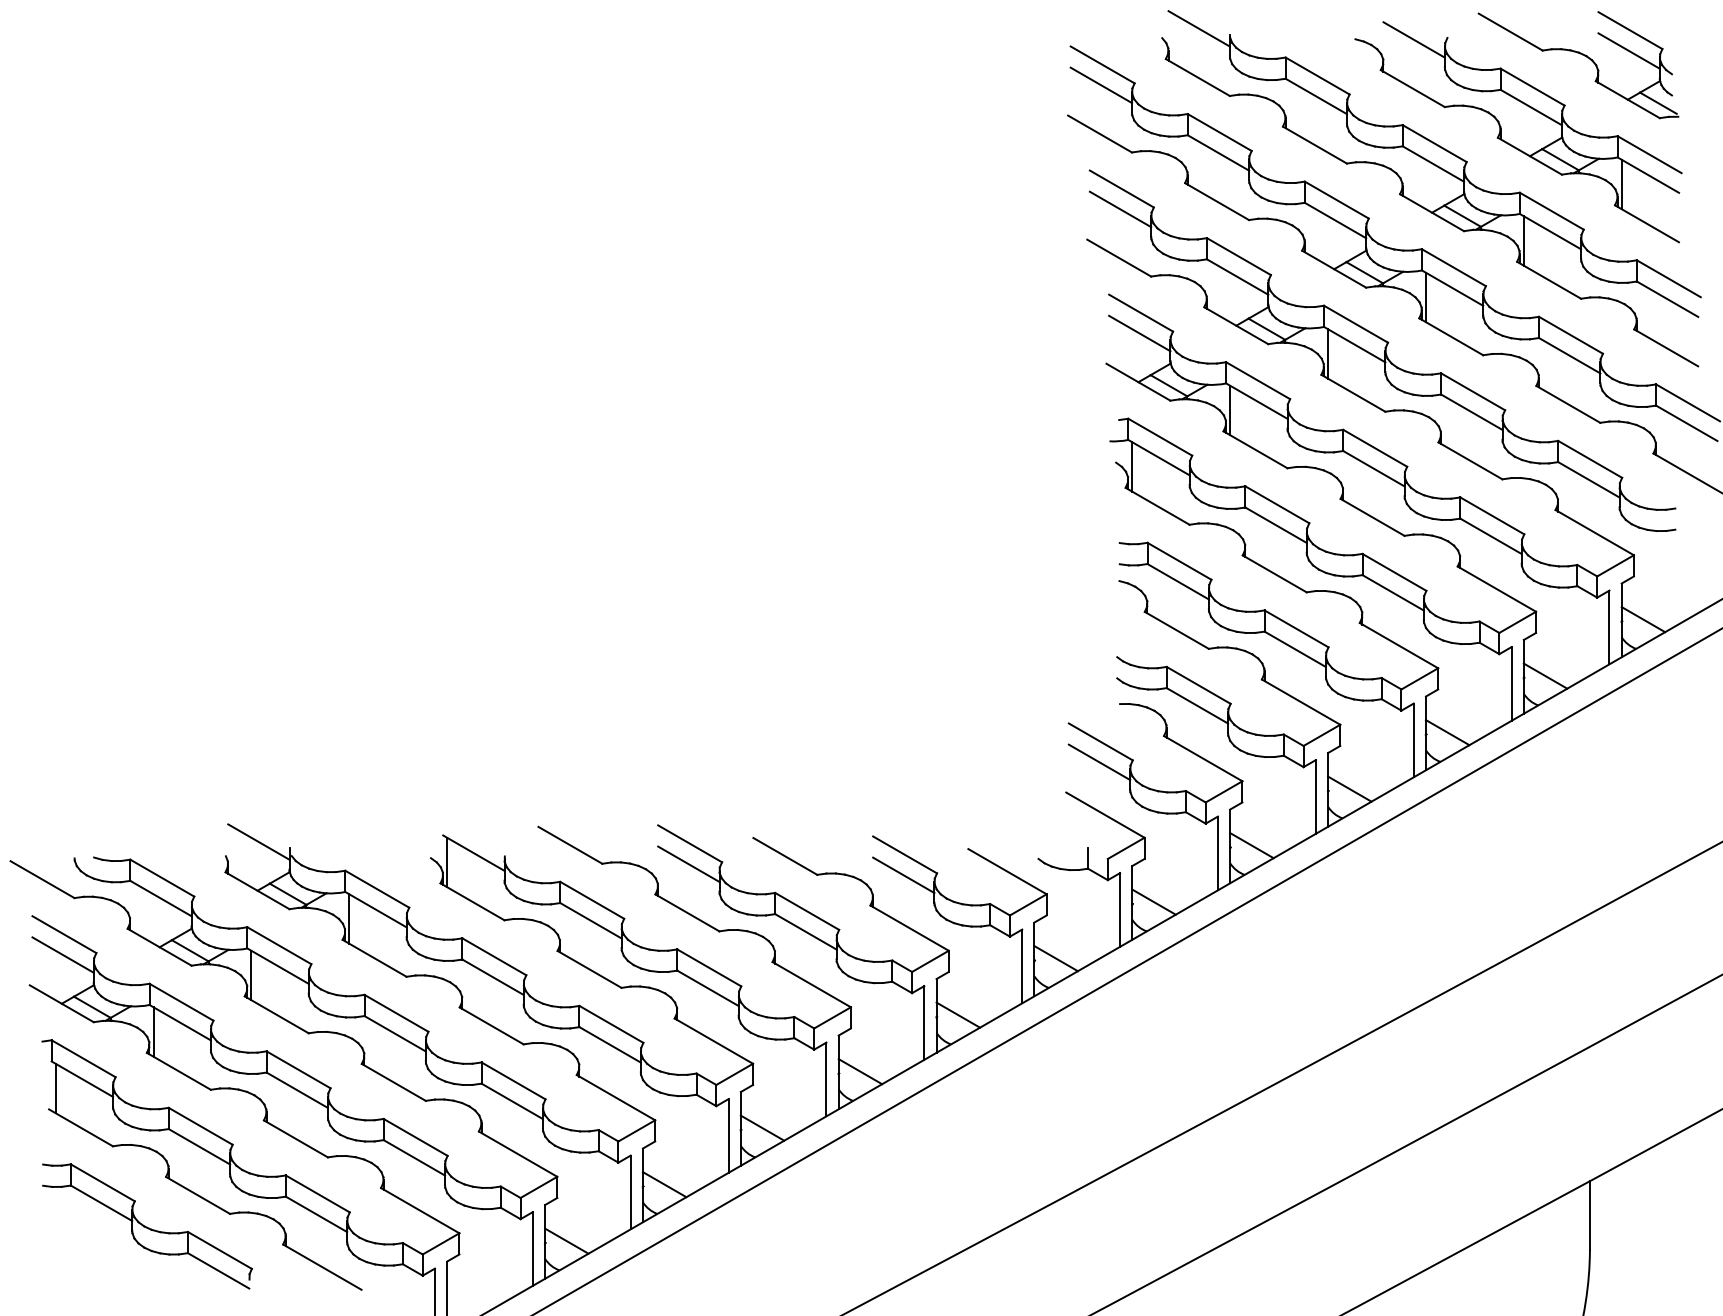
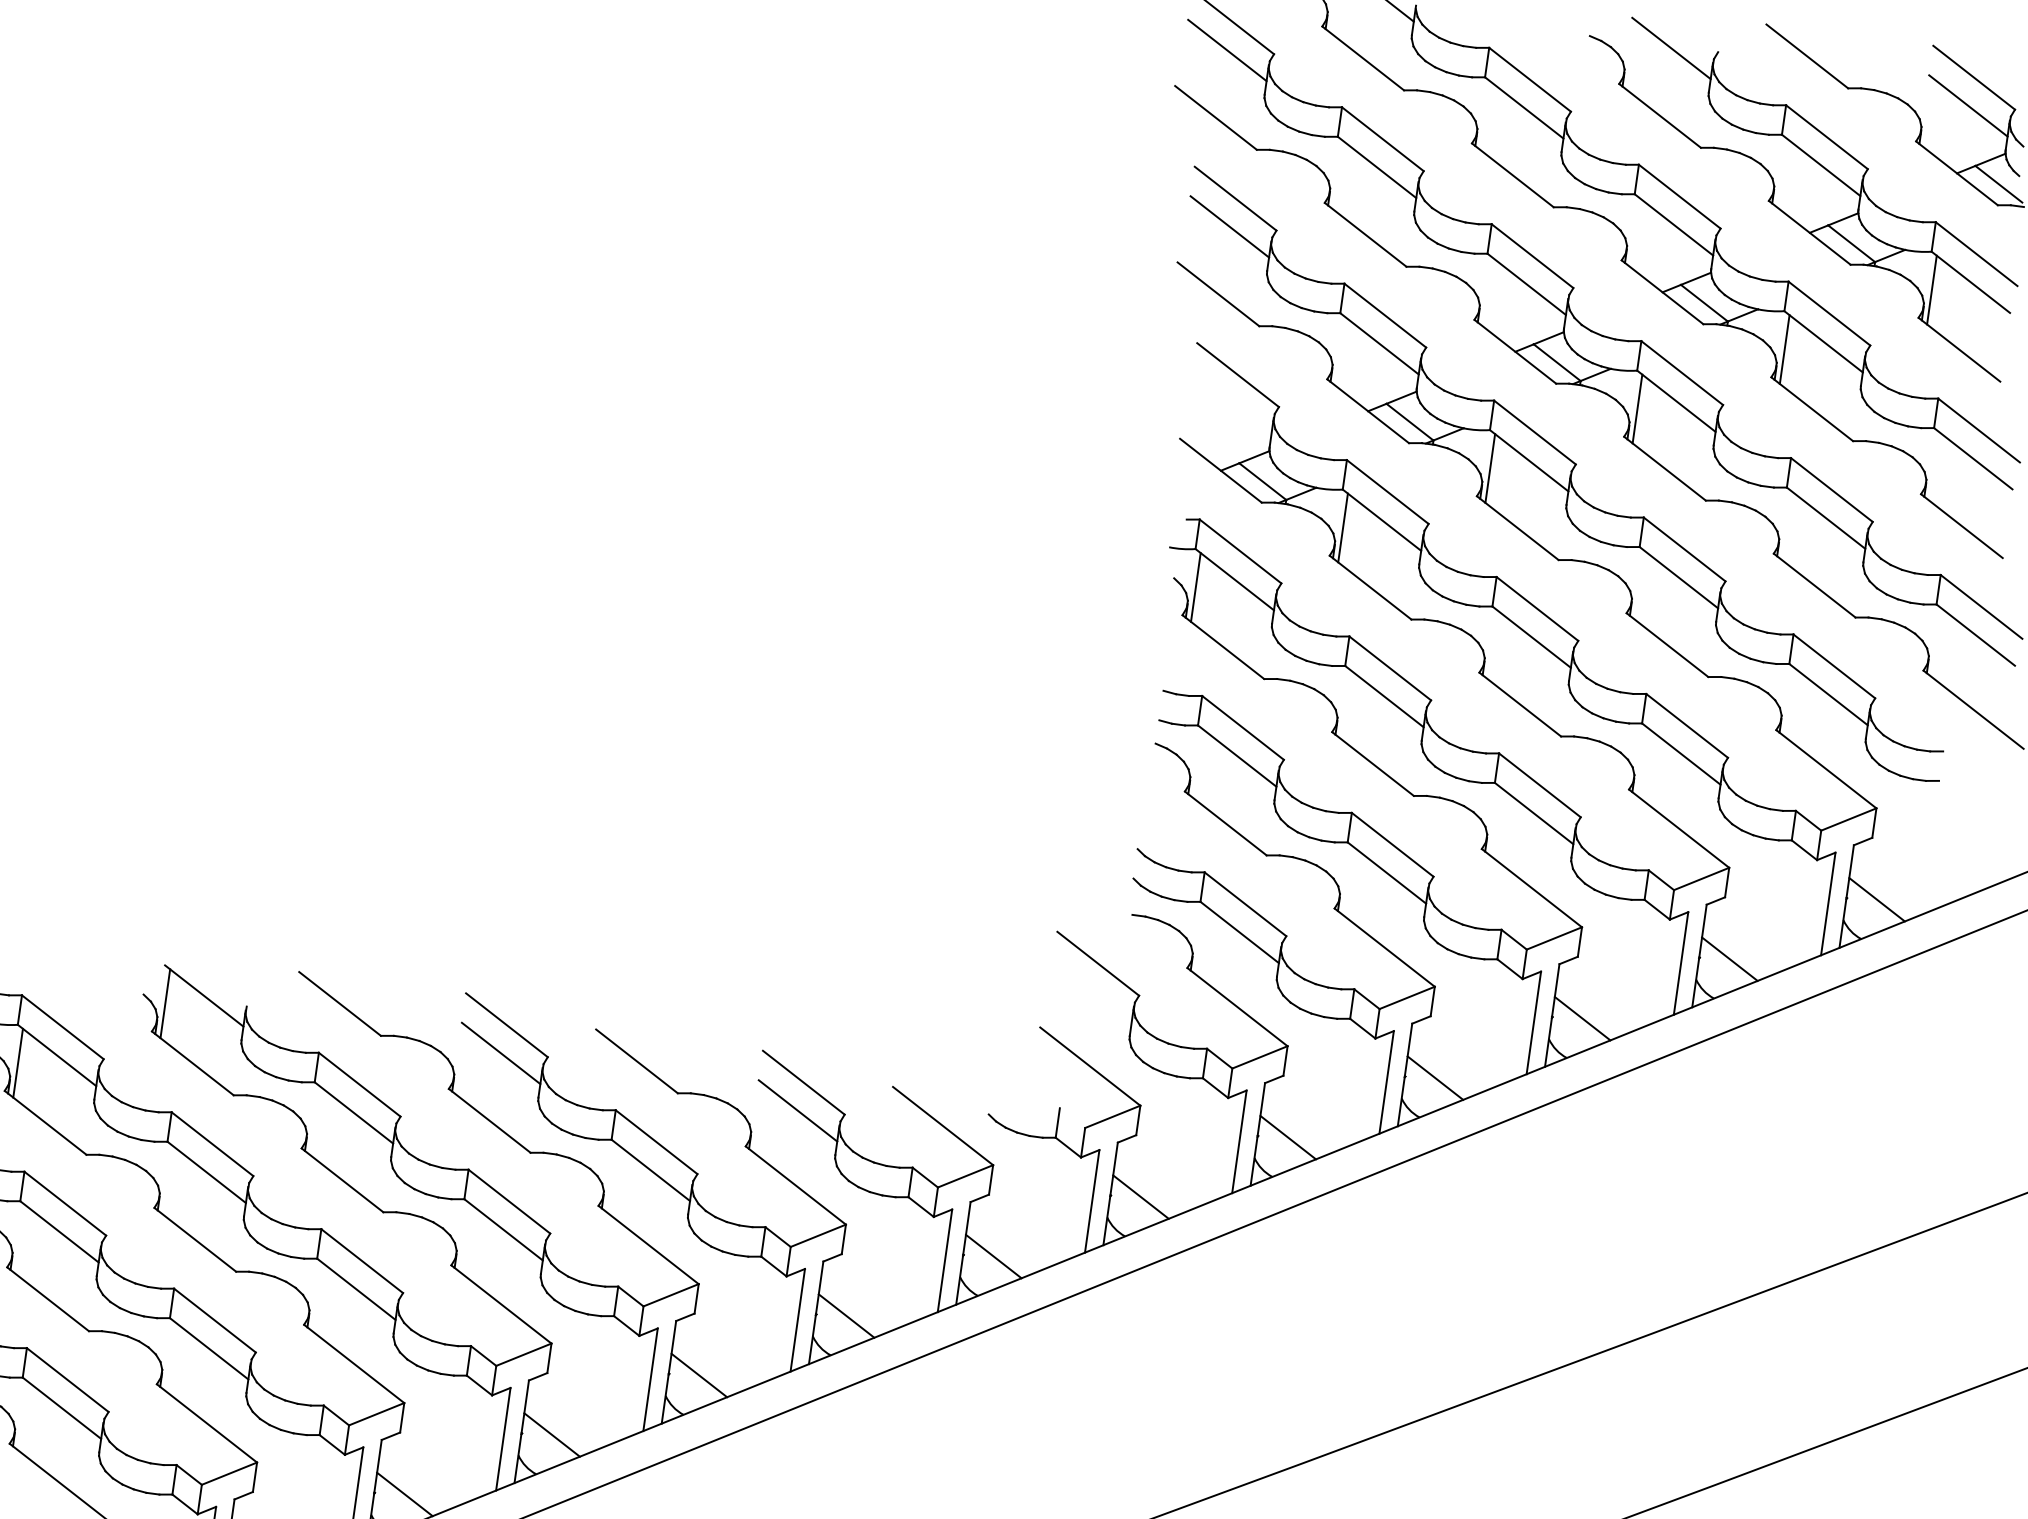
line: (1139, 333) -> (1231, 403), removed
line: (1099, 762) -> (1092, 992), removed

